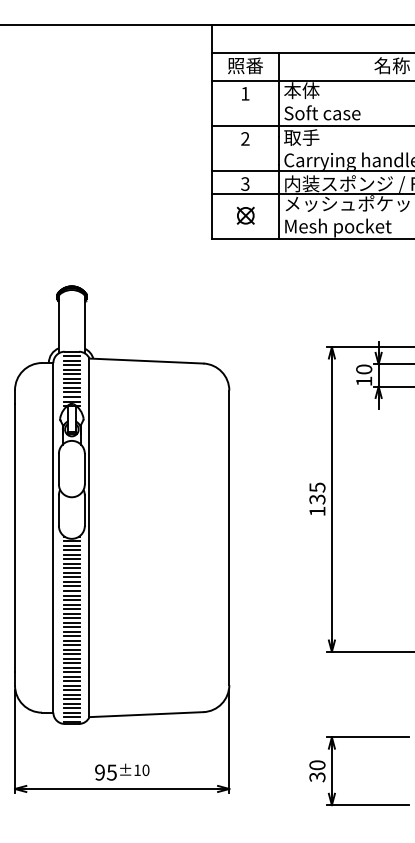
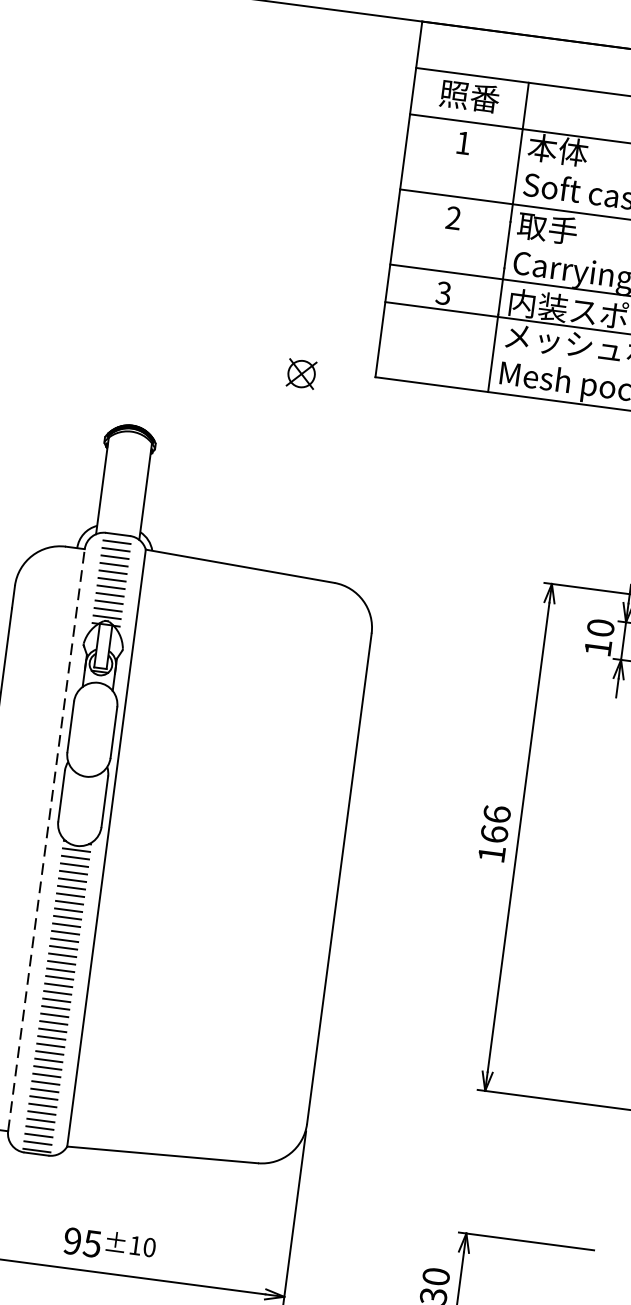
part: (245, 215) -> (301, 373), moved
text: (317, 493) -> (495, 824), 135 -> 166
line: (53, 537) -> (46, 839), solid -> dashed

